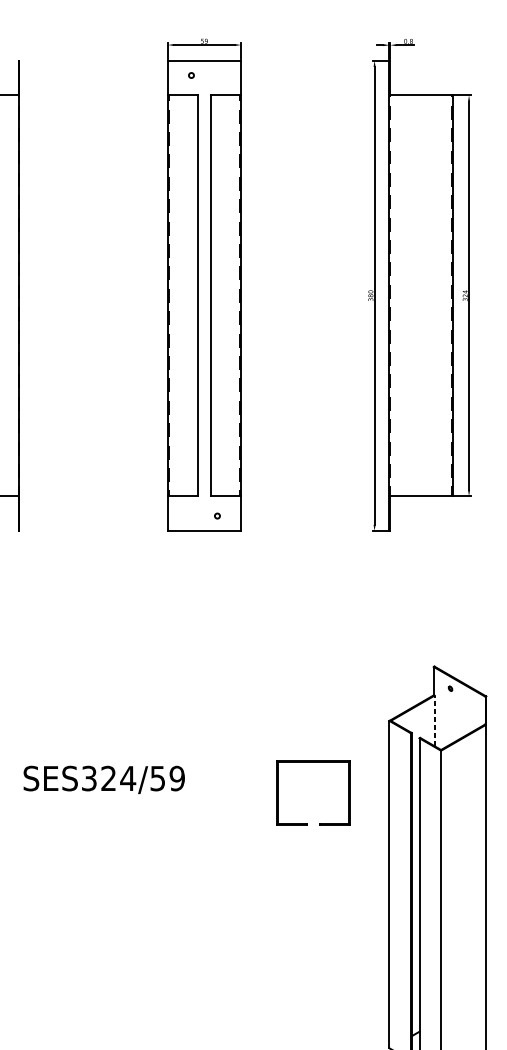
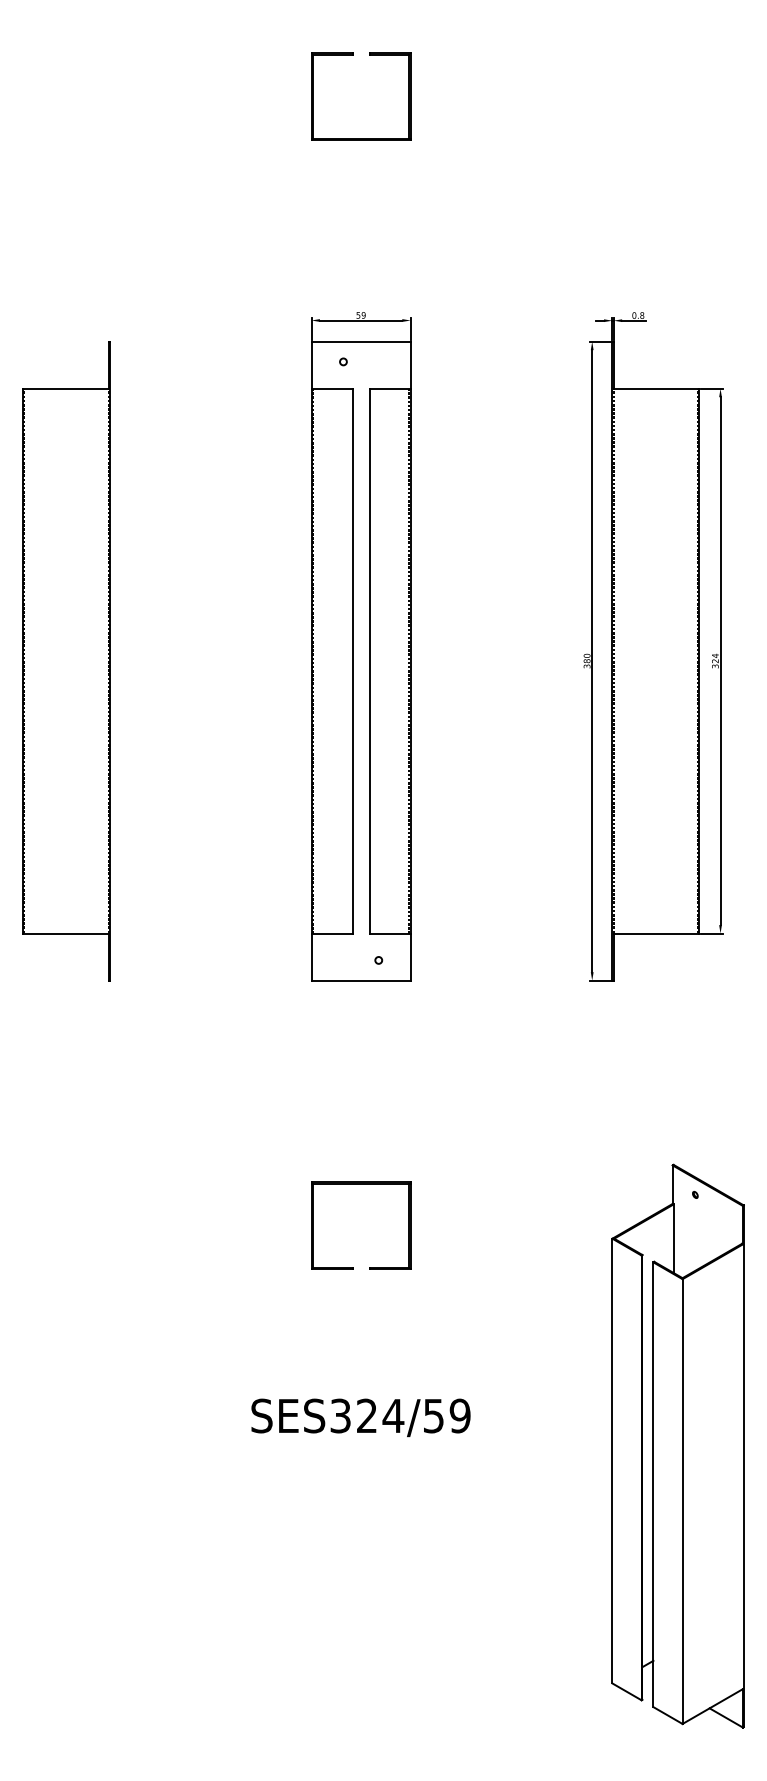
line: (434, 720) -> (673, 1238), dashed -> solid
part: (313, 762) -> (361, 1184), moved
text: (103, 779) -> (360, 1417), moved

